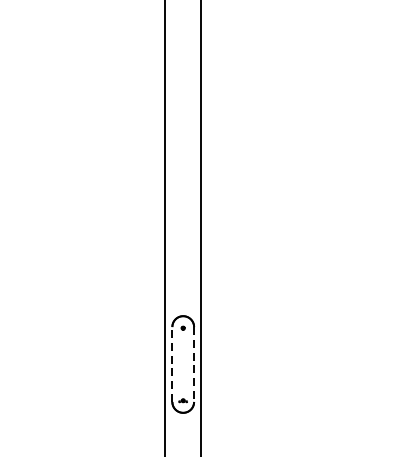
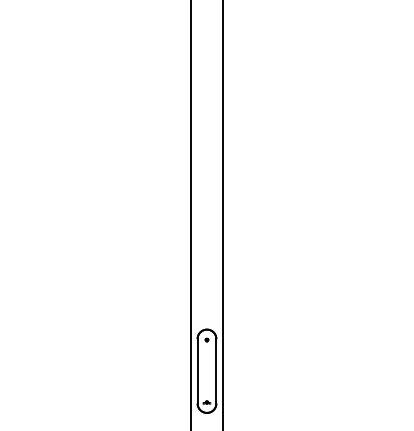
line: (172, 363) -> (197, 370), dashed -> solid
line: (194, 364) -> (216, 371), dashed -> solid

